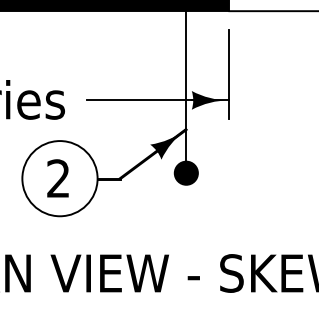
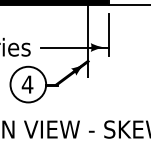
fill: (186, 172) -> (88, 81), removed
text: (58, 178) -> (27, 84), 2 -> 4

